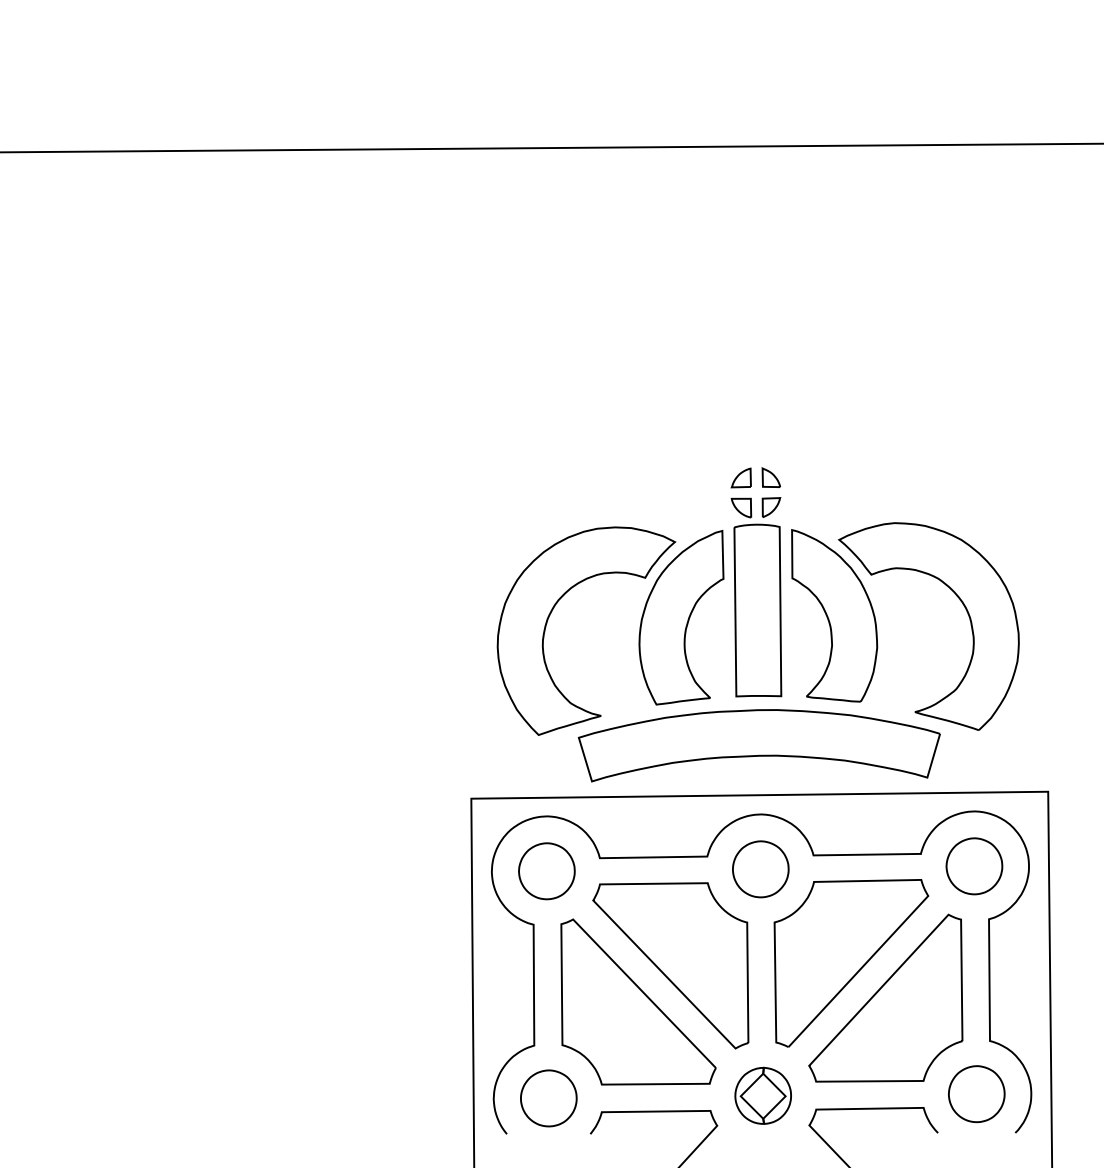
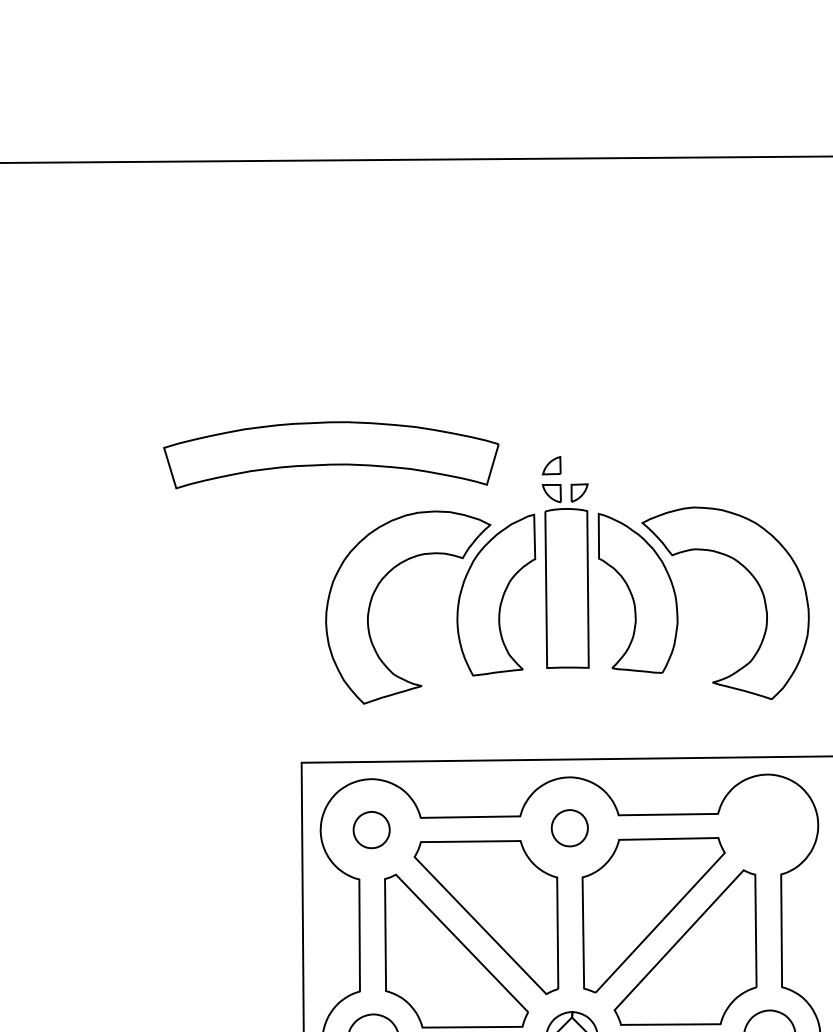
part: (770, 477) -> (578, 465), removed
part: (758, 745) -> (330, 455), moved
part: (974, 866) -> (767, 825), removed
part: (760, 869) -> (569, 828), size x0.7
part: (546, 871) -> (371, 830), size x0.7

